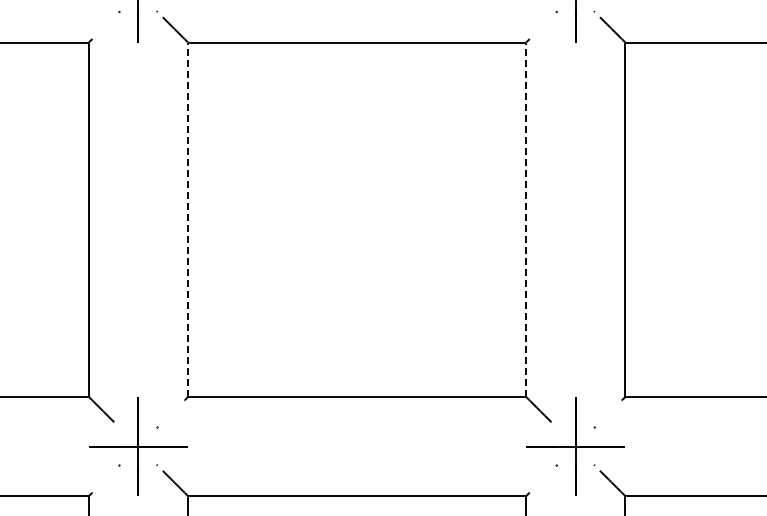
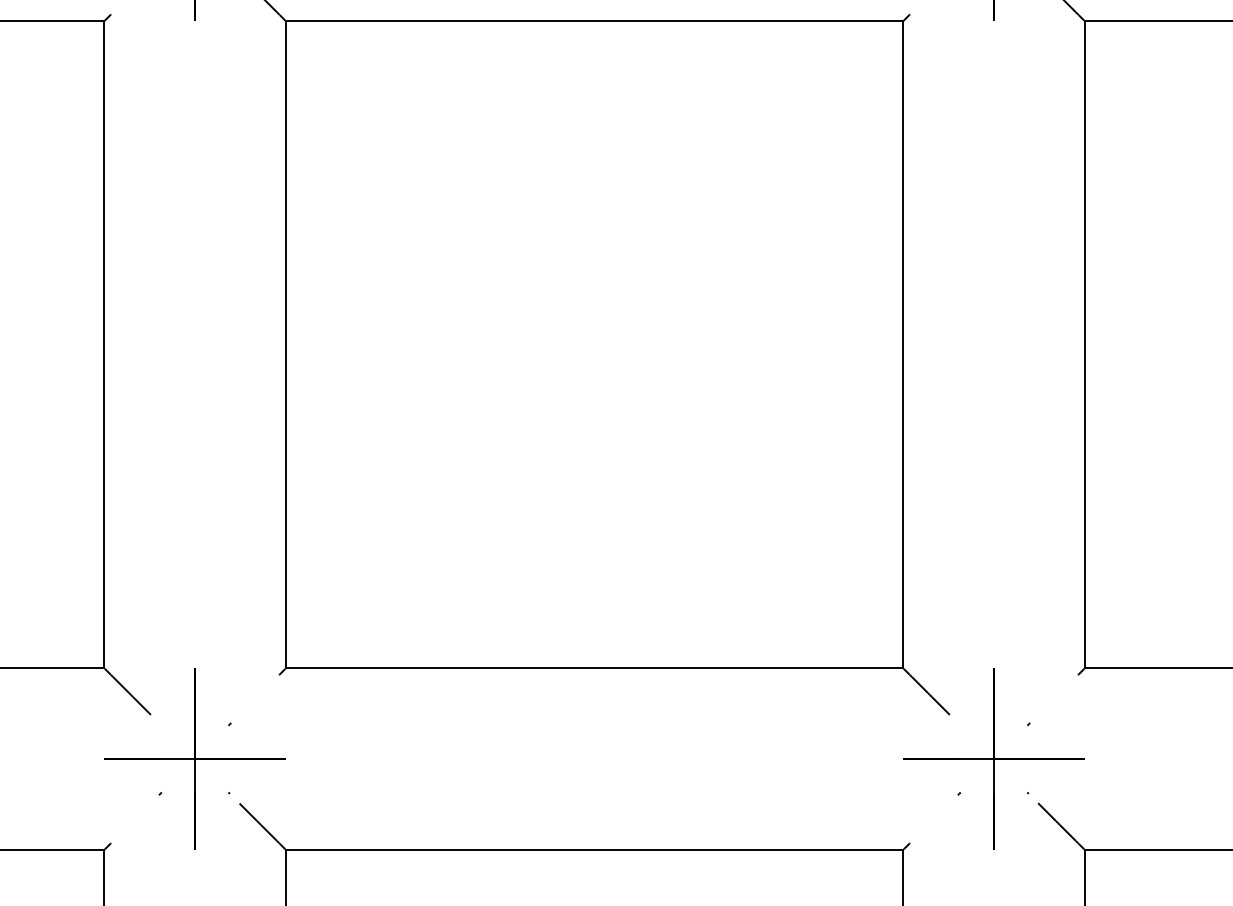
line: (188, 219) -> (286, 344), dashed -> solid
line: (526, 219) -> (904, 344), dashed -> solid

